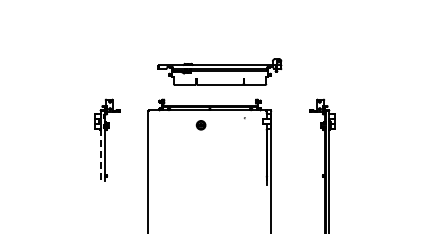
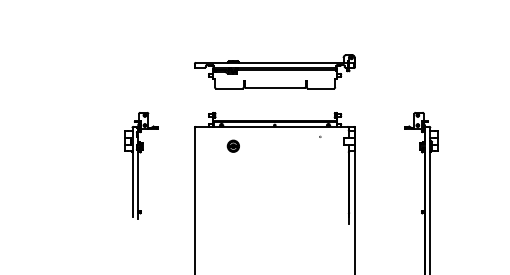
part: (219, 71) -> (274, 71), moved
part: (200, 125) -> (232, 146), moved
line: (100, 154) -> (132, 184), dashed -> solid

